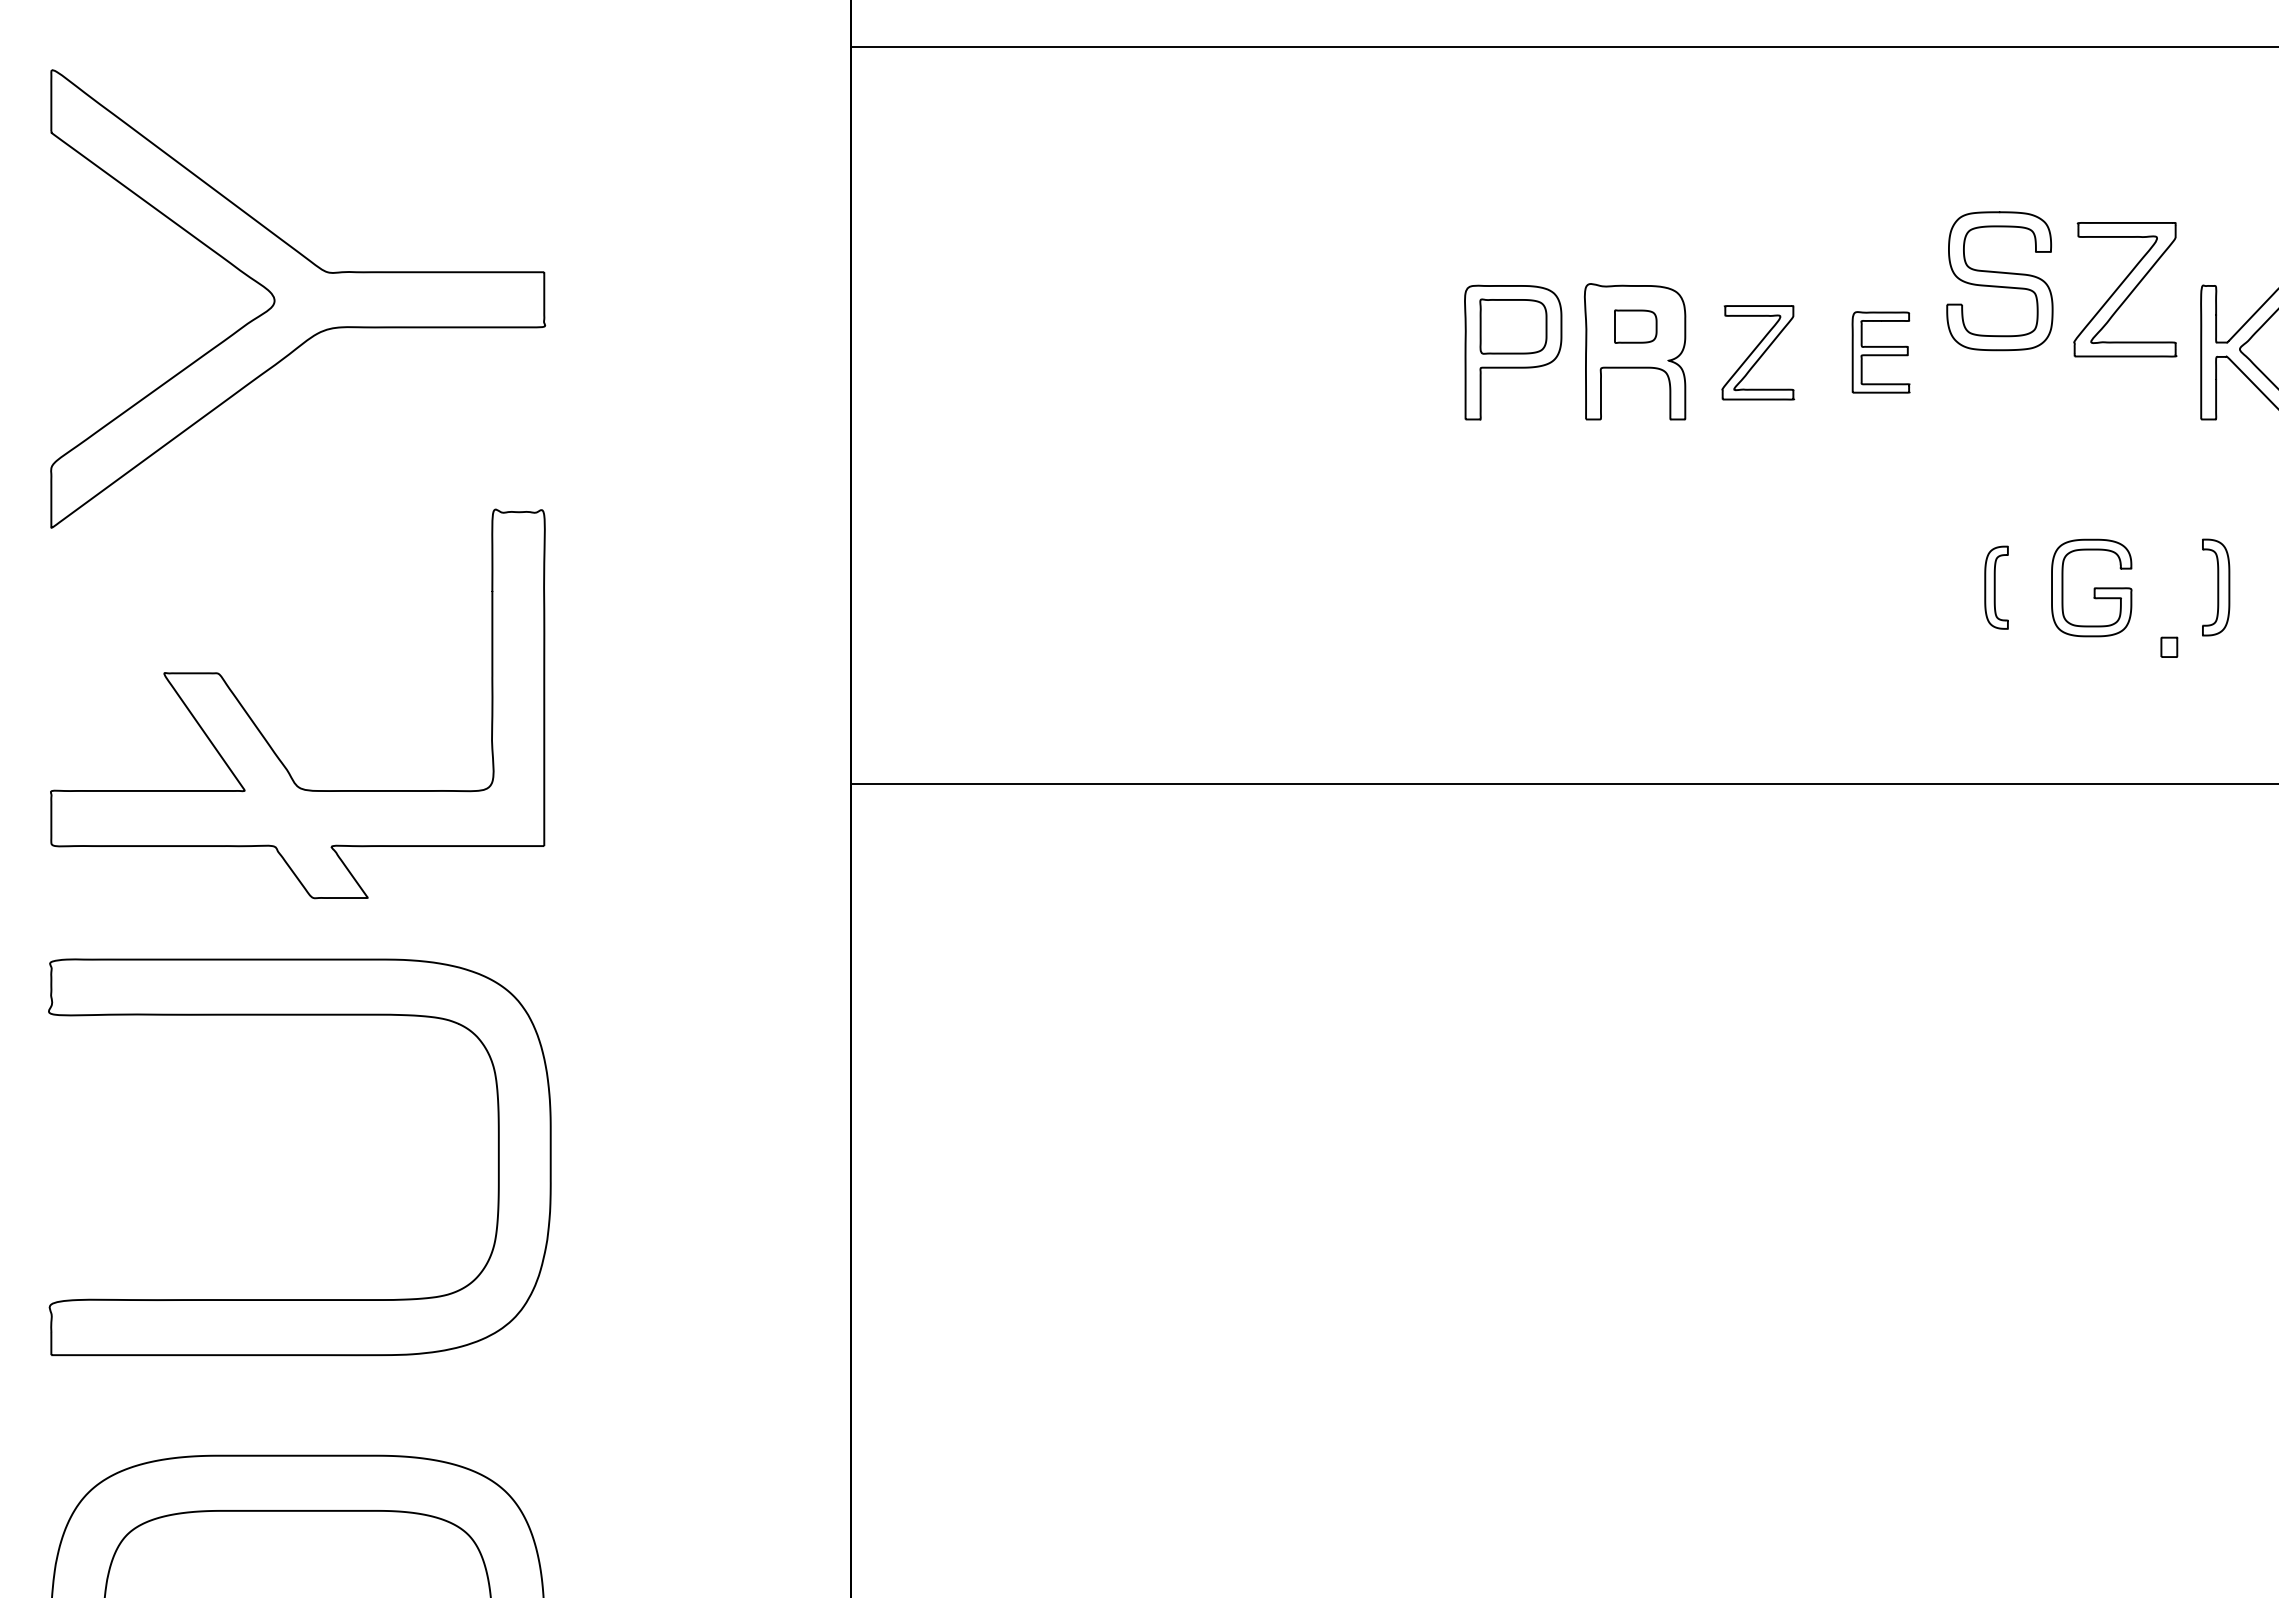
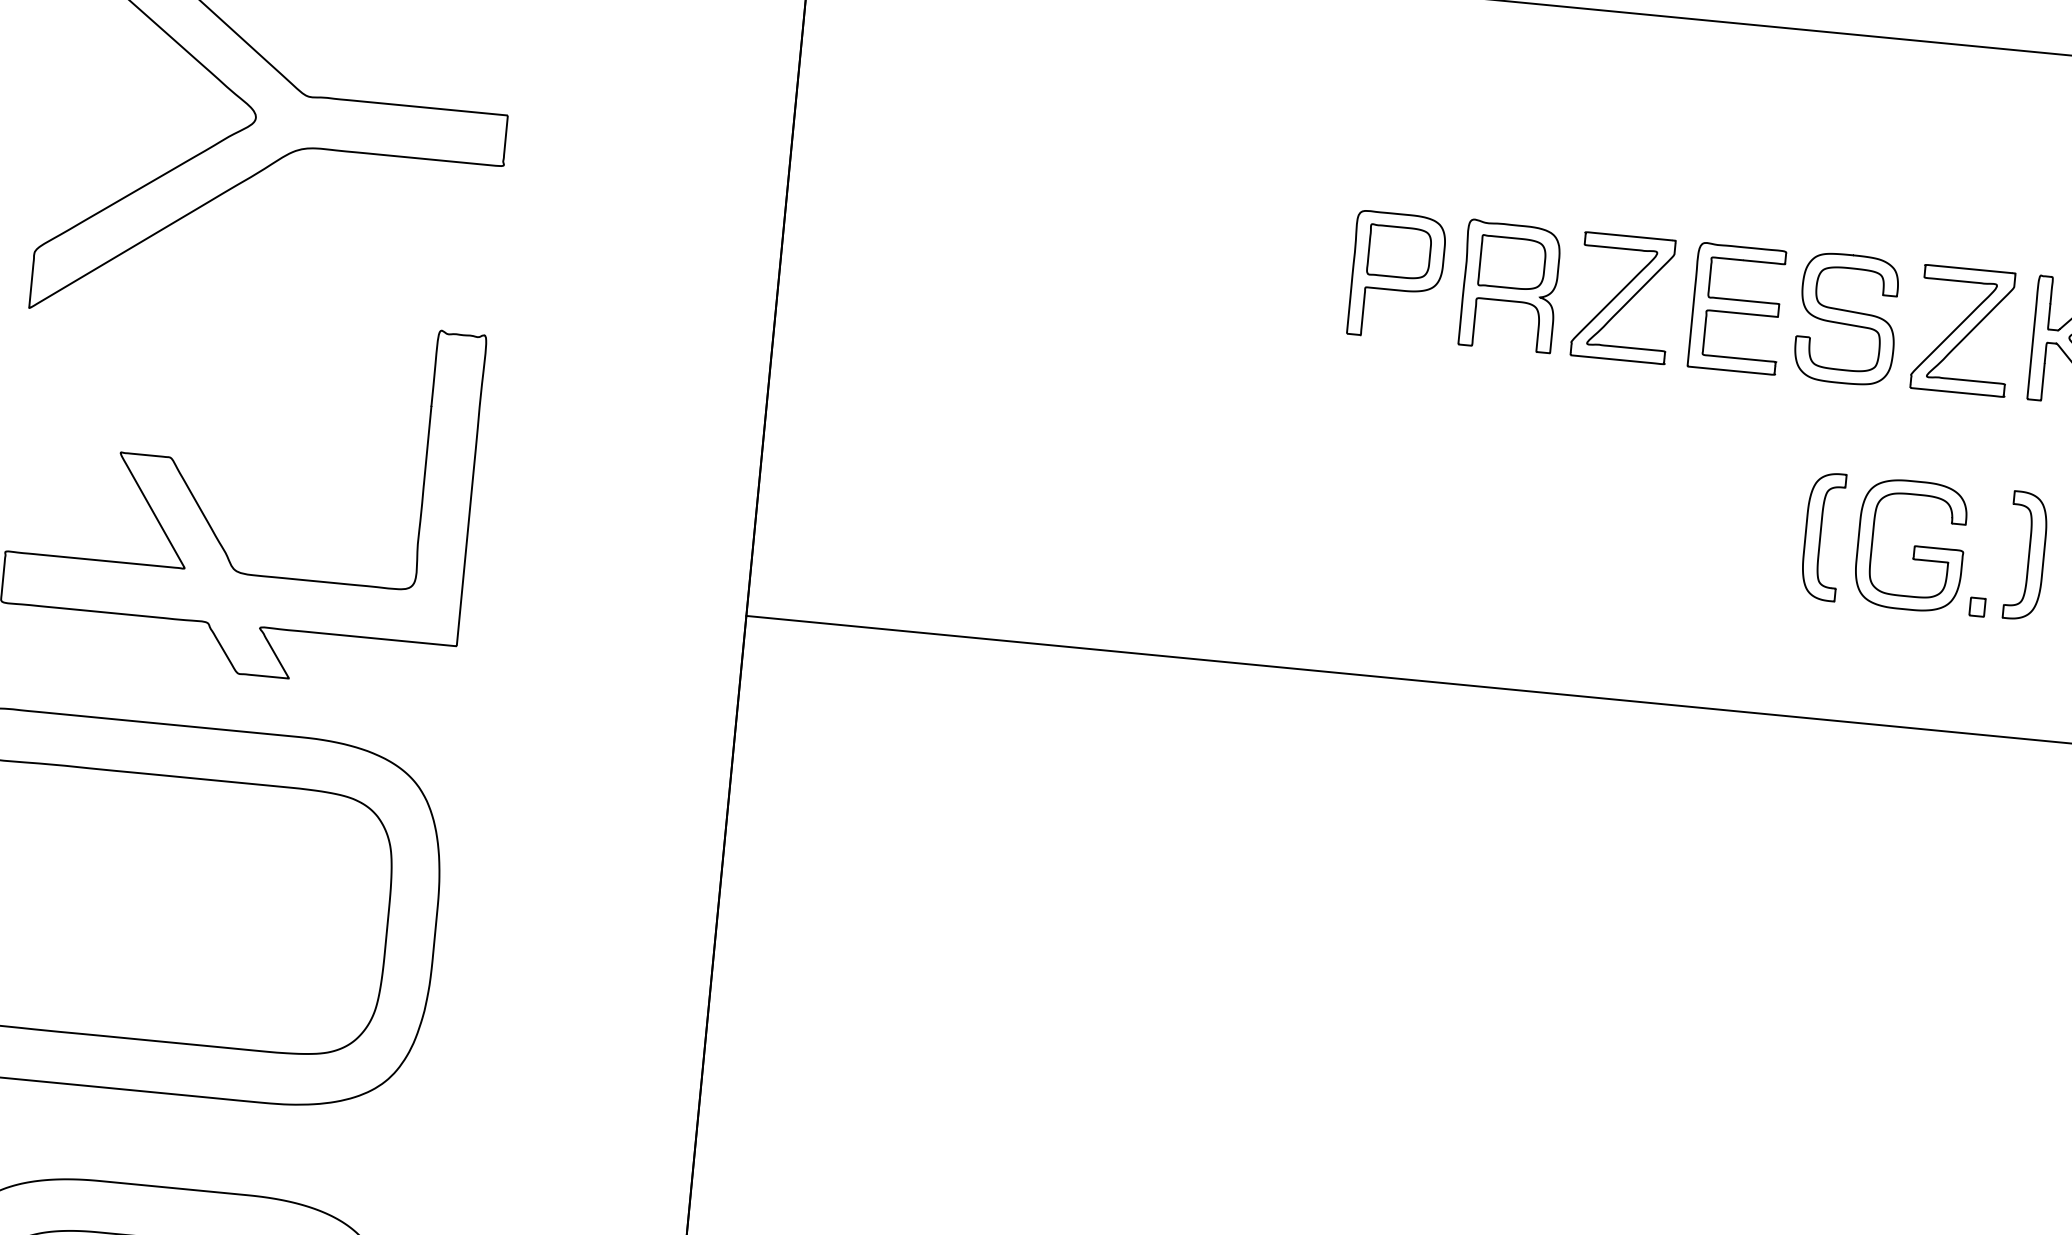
part: (1999, 281) -> (1846, 319), moved
part: (2125, 289) -> (1963, 330), moved
part: (1635, 326) -> (1512, 262), size x1.67
part: (1758, 352) -> (1623, 297), size x1.43
part: (1880, 352) -> (1736, 308), size x1.67
part: (1996, 587) -> (1823, 536), size x1.67
part: (2091, 587) -> (1910, 544), size x1.43
part: (2215, 587) -> (2025, 555), size x1.43

